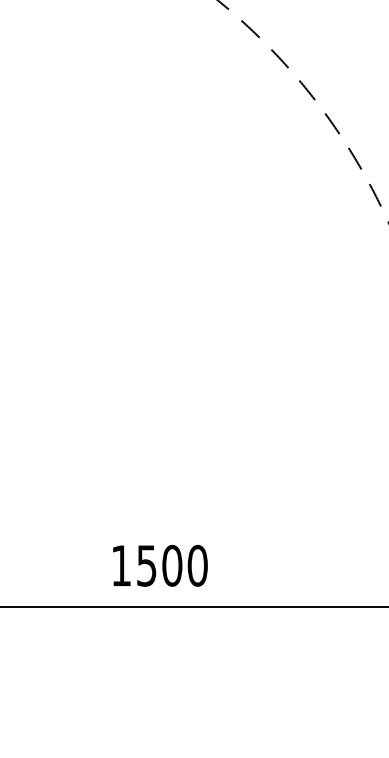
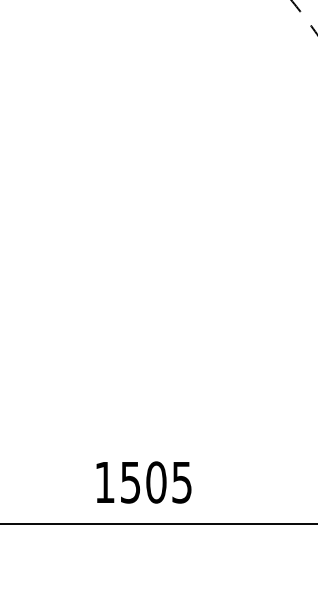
text: (197, 565) -> (181, 482), 1500 -> 1505

